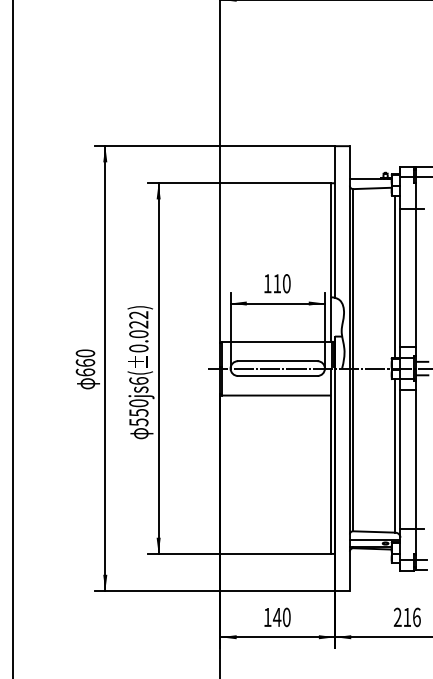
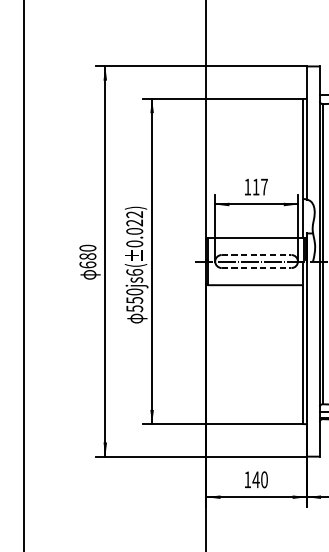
text: (286, 283) -> (264, 186), 110 -> 117
line: (277, 361) -> (256, 255), solid -> dashed
text: (85, 362) -> (87, 256), 660 -> 680
line: (277, 376) -> (256, 268), solid -> dashed

